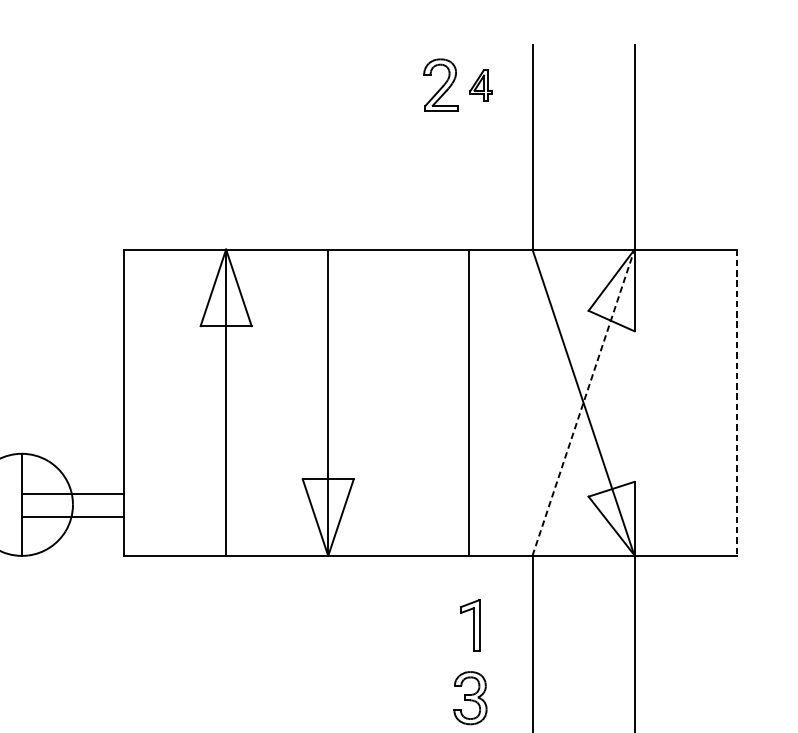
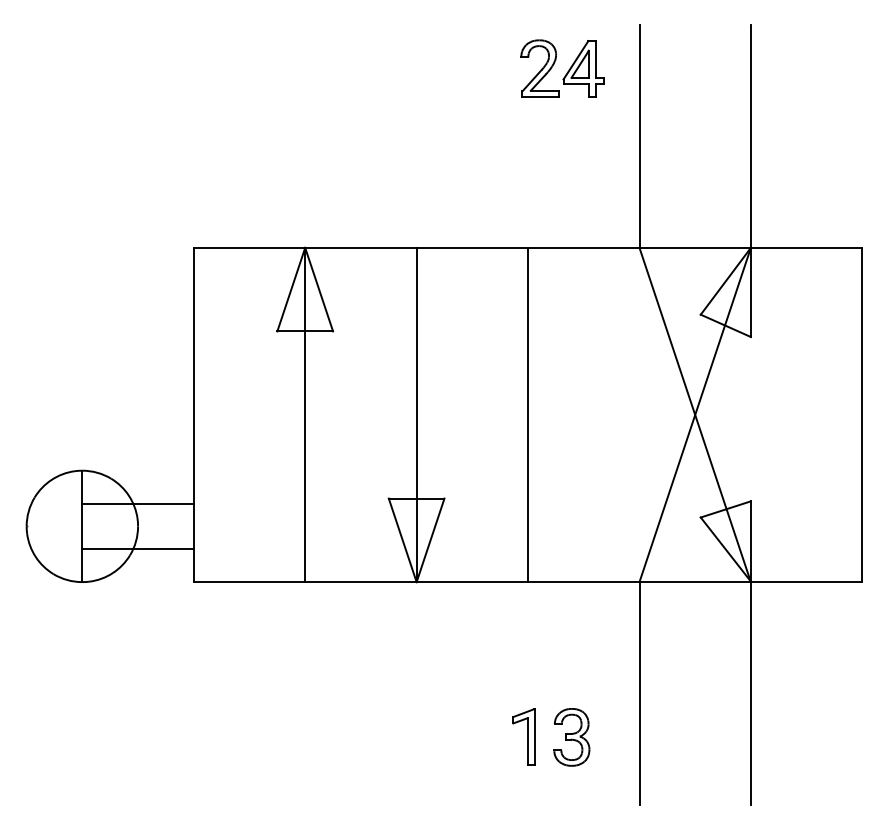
part: (481, 85) -> (583, 68), size x1.67
line: (469, 402) -> (528, 414), moved
line: (583, 402) -> (695, 414), dashed -> solid
line: (736, 403) -> (862, 415), dashed -> solid
line: (72, 493) -> (137, 548), moved
line: (72, 517) -> (137, 504), moved
part: (470, 624) -> (523, 736), moved

